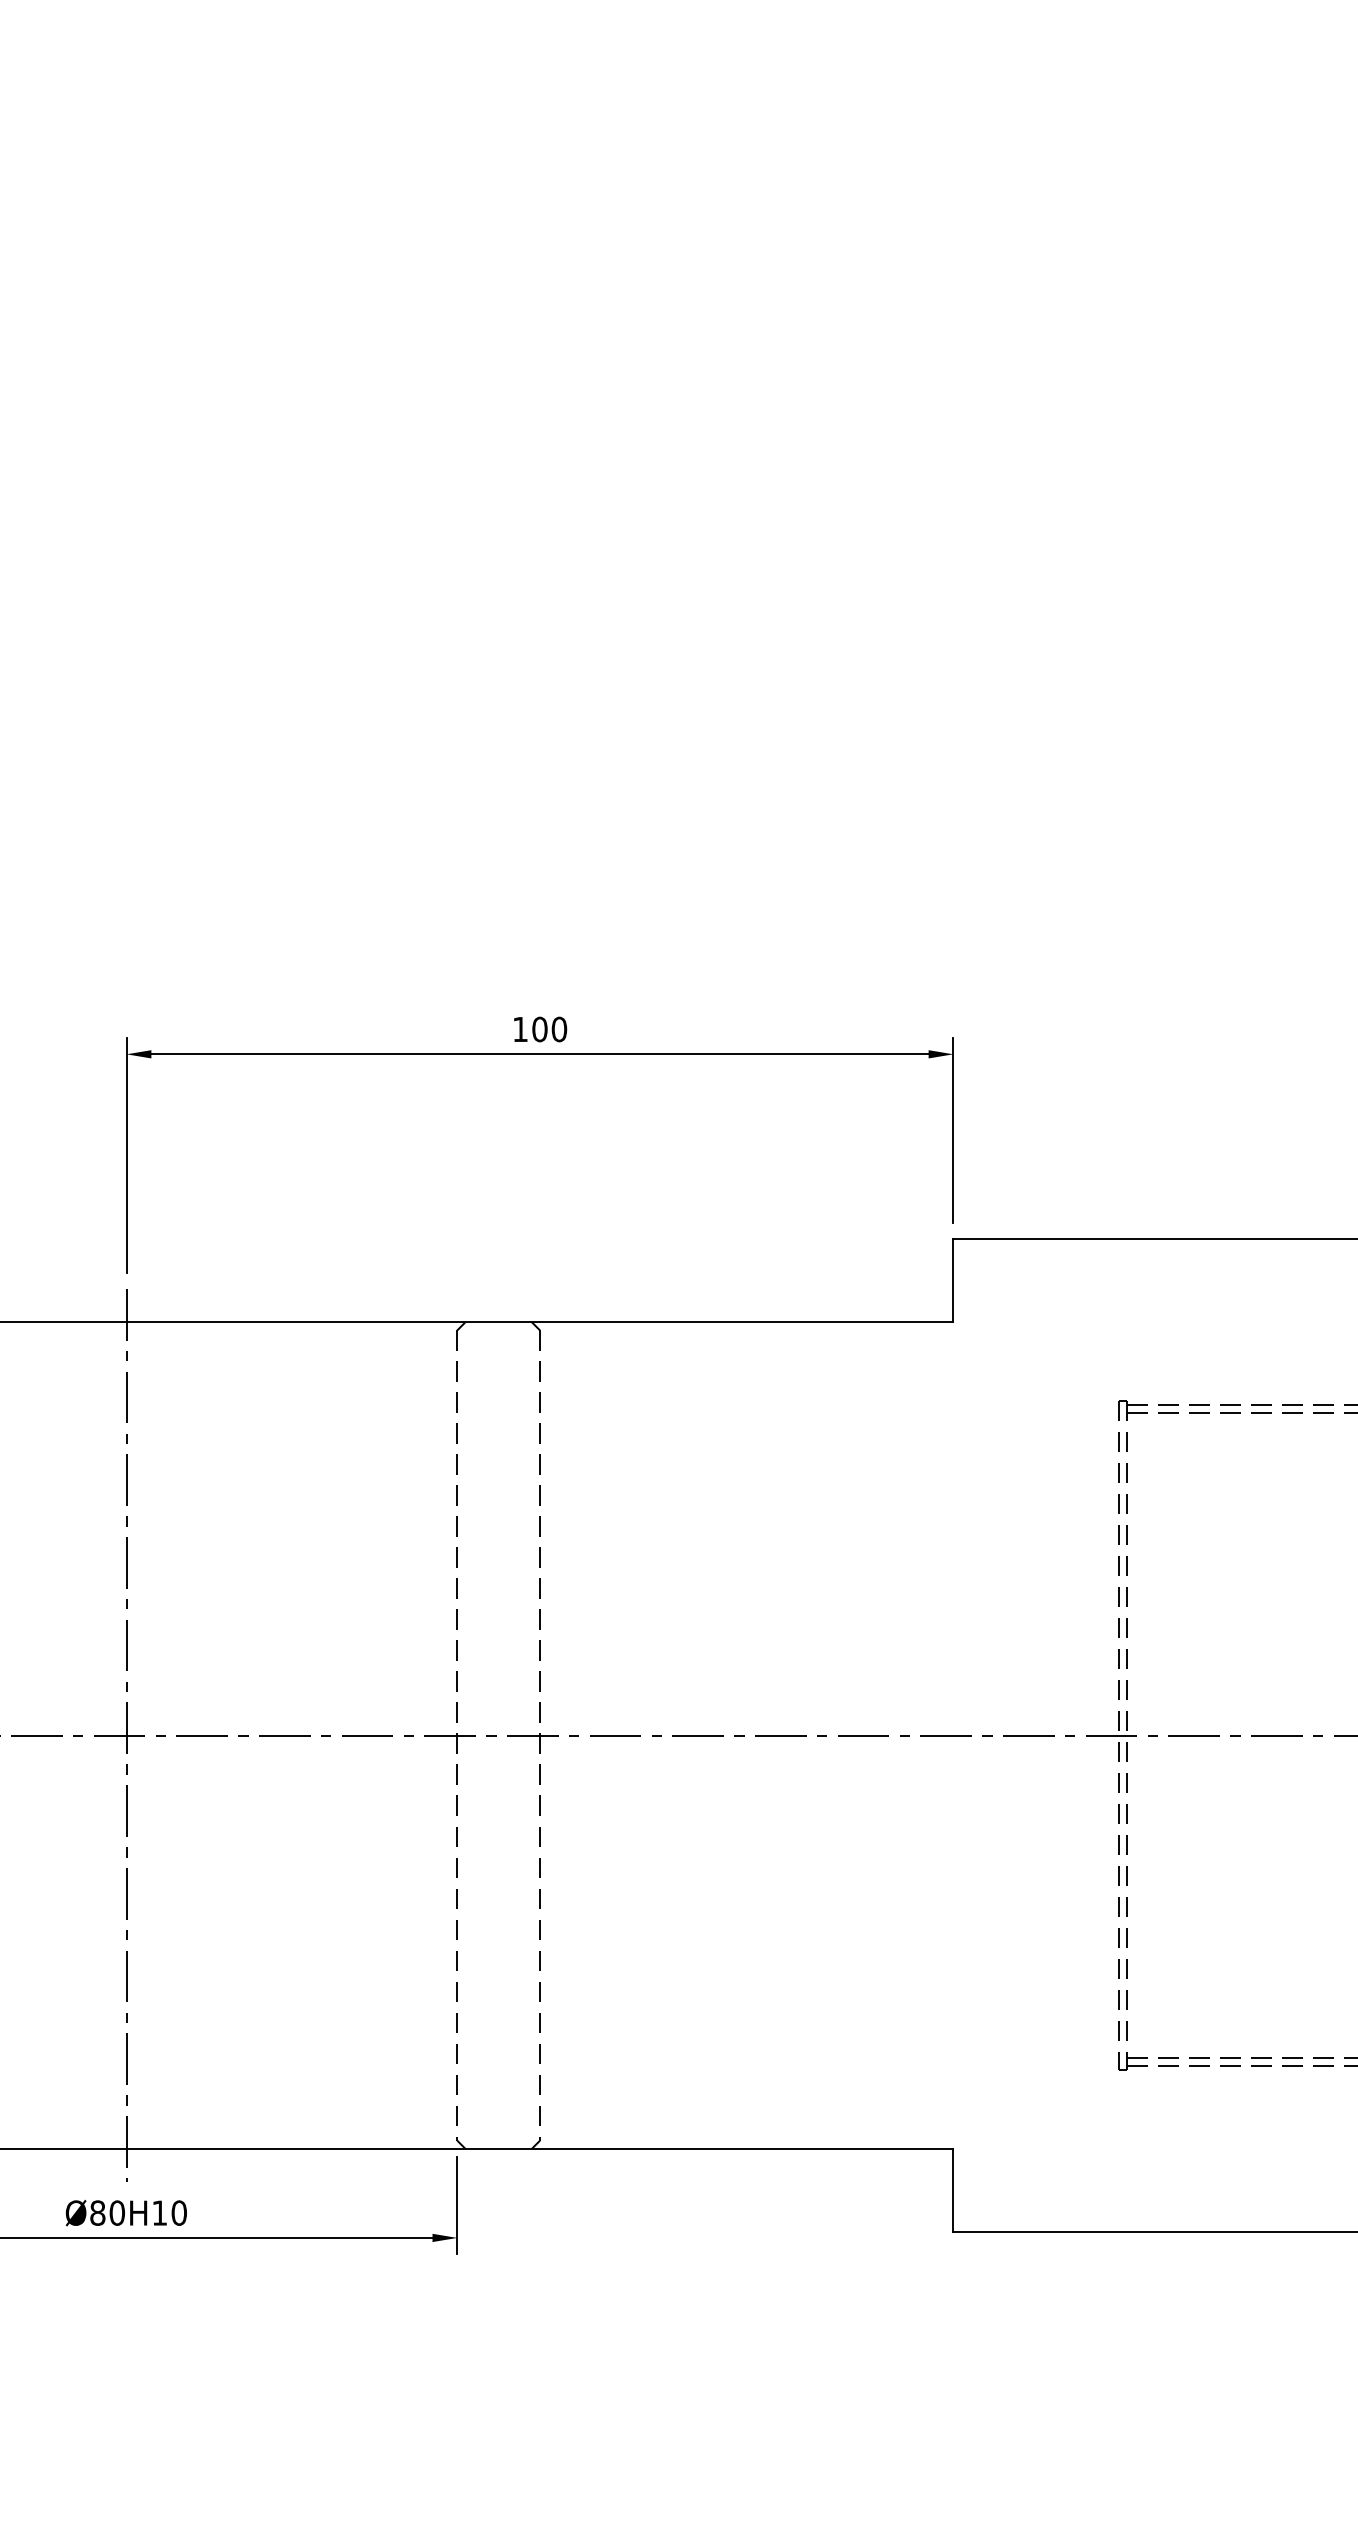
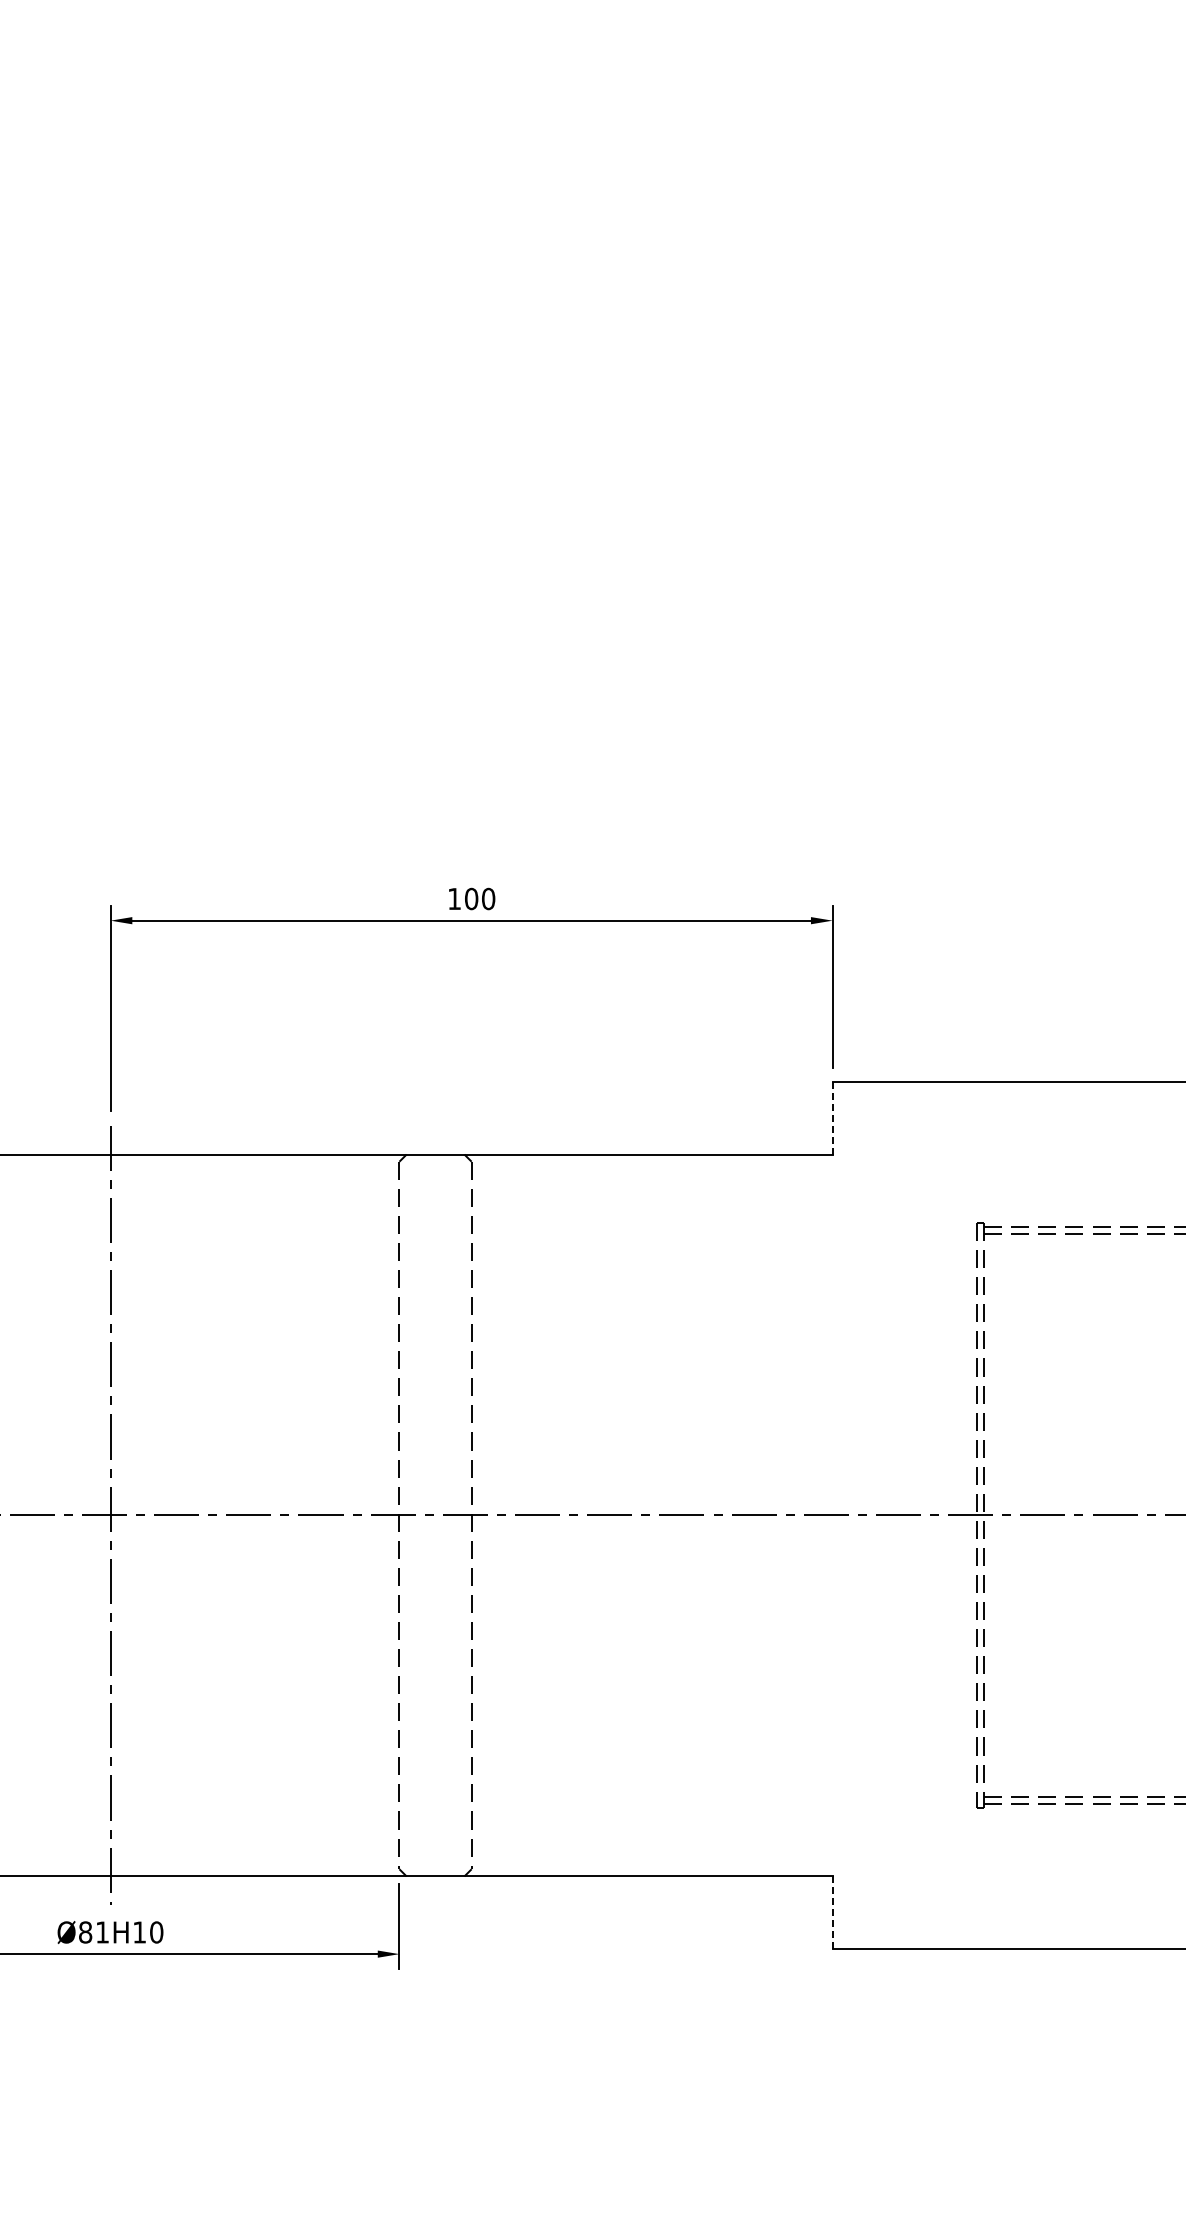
line: (953, 1280) -> (832, 1118), solid -> dashed
line: (953, 2191) -> (832, 1913), solid -> dashed
text: (117, 2213) -> (102, 1932), Ø80H10 -> Ø81H10

